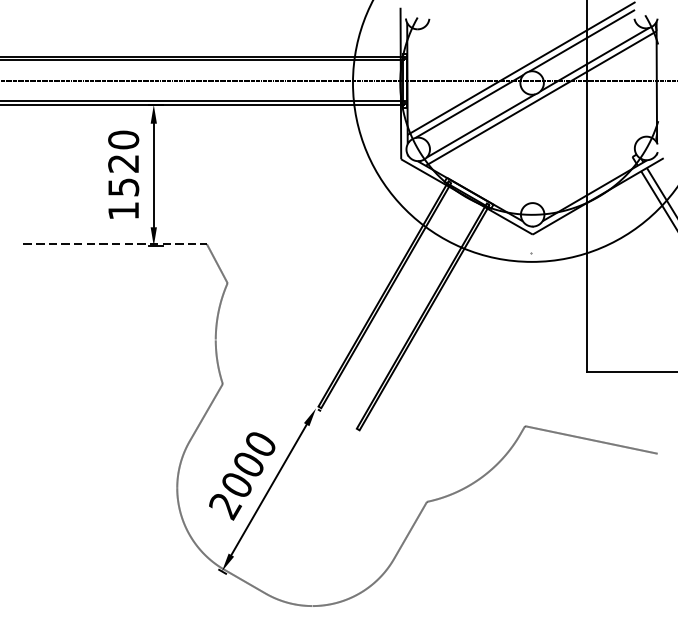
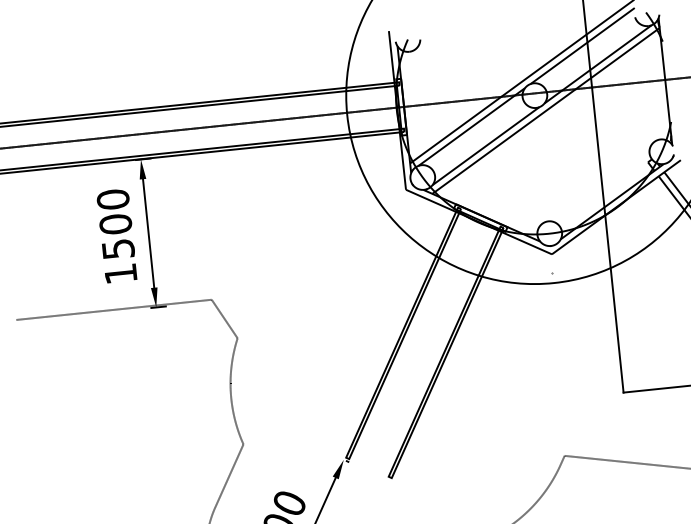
text: (123, 163) -> (115, 224), 1520 -> 1500

